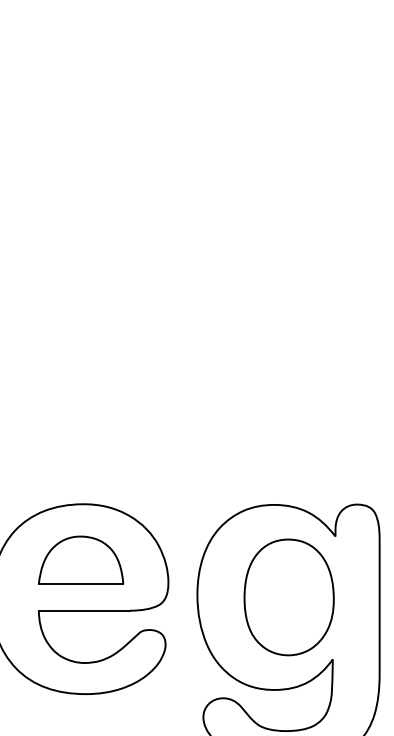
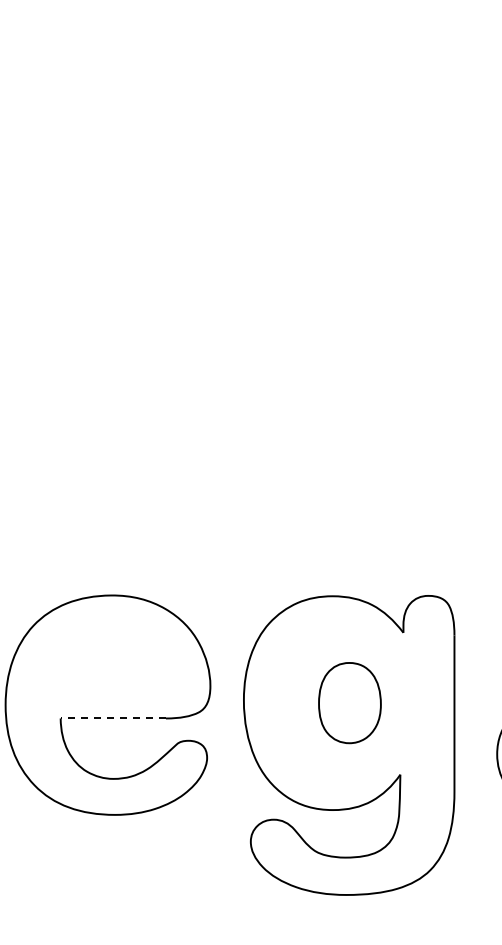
part: (81, 559) -> (109, 659), removed
part: (288, 596) -> (349, 702), size x0.6
line: (84, 610) -> (113, 718), solid -> dashed

